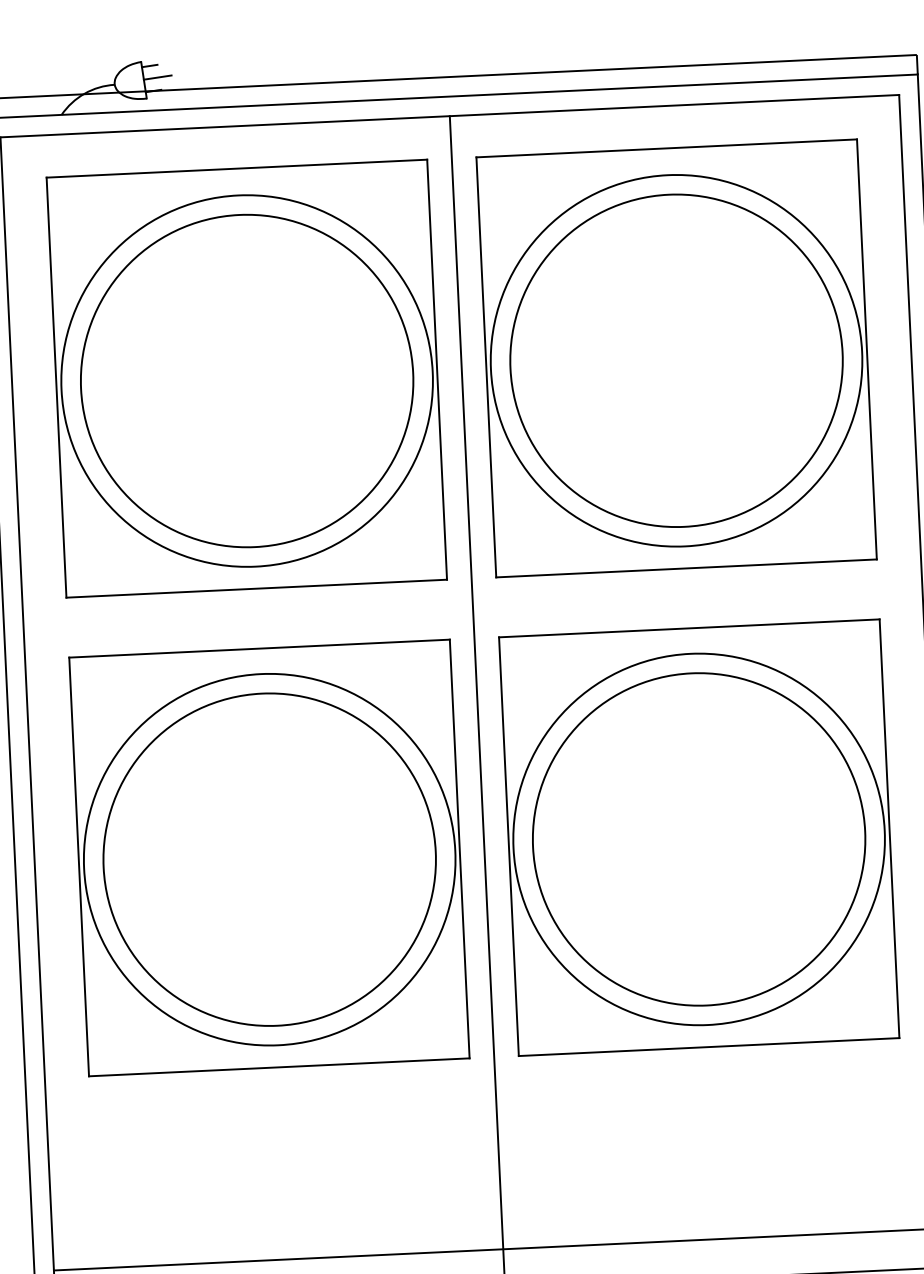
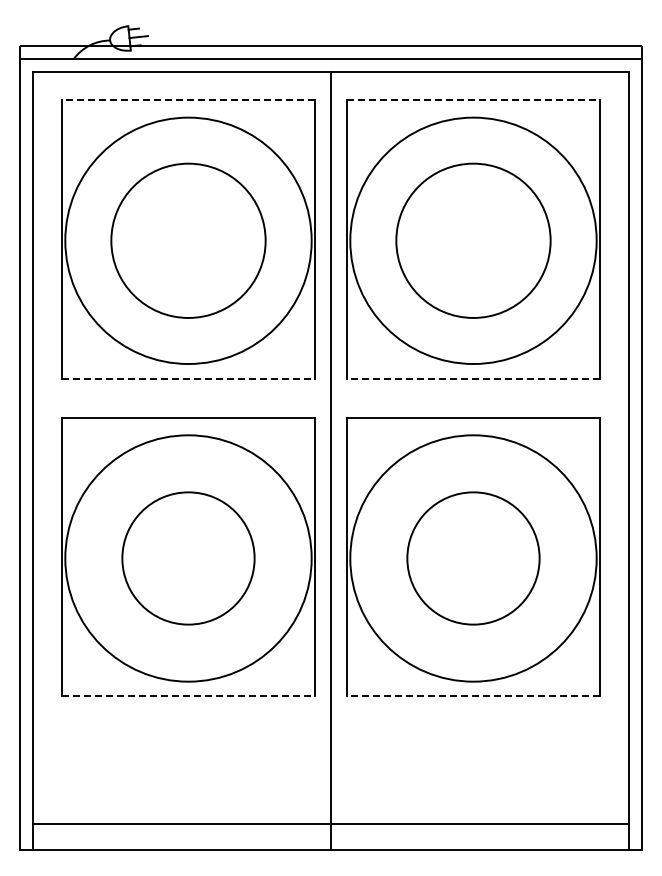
line: (668, 147) -> (474, 99), solid -> dashed
line: (235, 168) -> (187, 99), solid -> dashed
circle: (676, 360) -> (473, 240), size x0.7
circle: (247, 380) -> (188, 240), size x0.7
line: (686, 568) -> (473, 378), solid -> dashed
line: (256, 588) -> (188, 378), solid -> dashed
circle: (699, 839) -> (473, 558), size x0.6
circle: (269, 859) -> (188, 558), size x0.6
line: (708, 1047) -> (473, 696), solid -> dashed
line: (279, 1067) -> (188, 696), solid -> dashed

